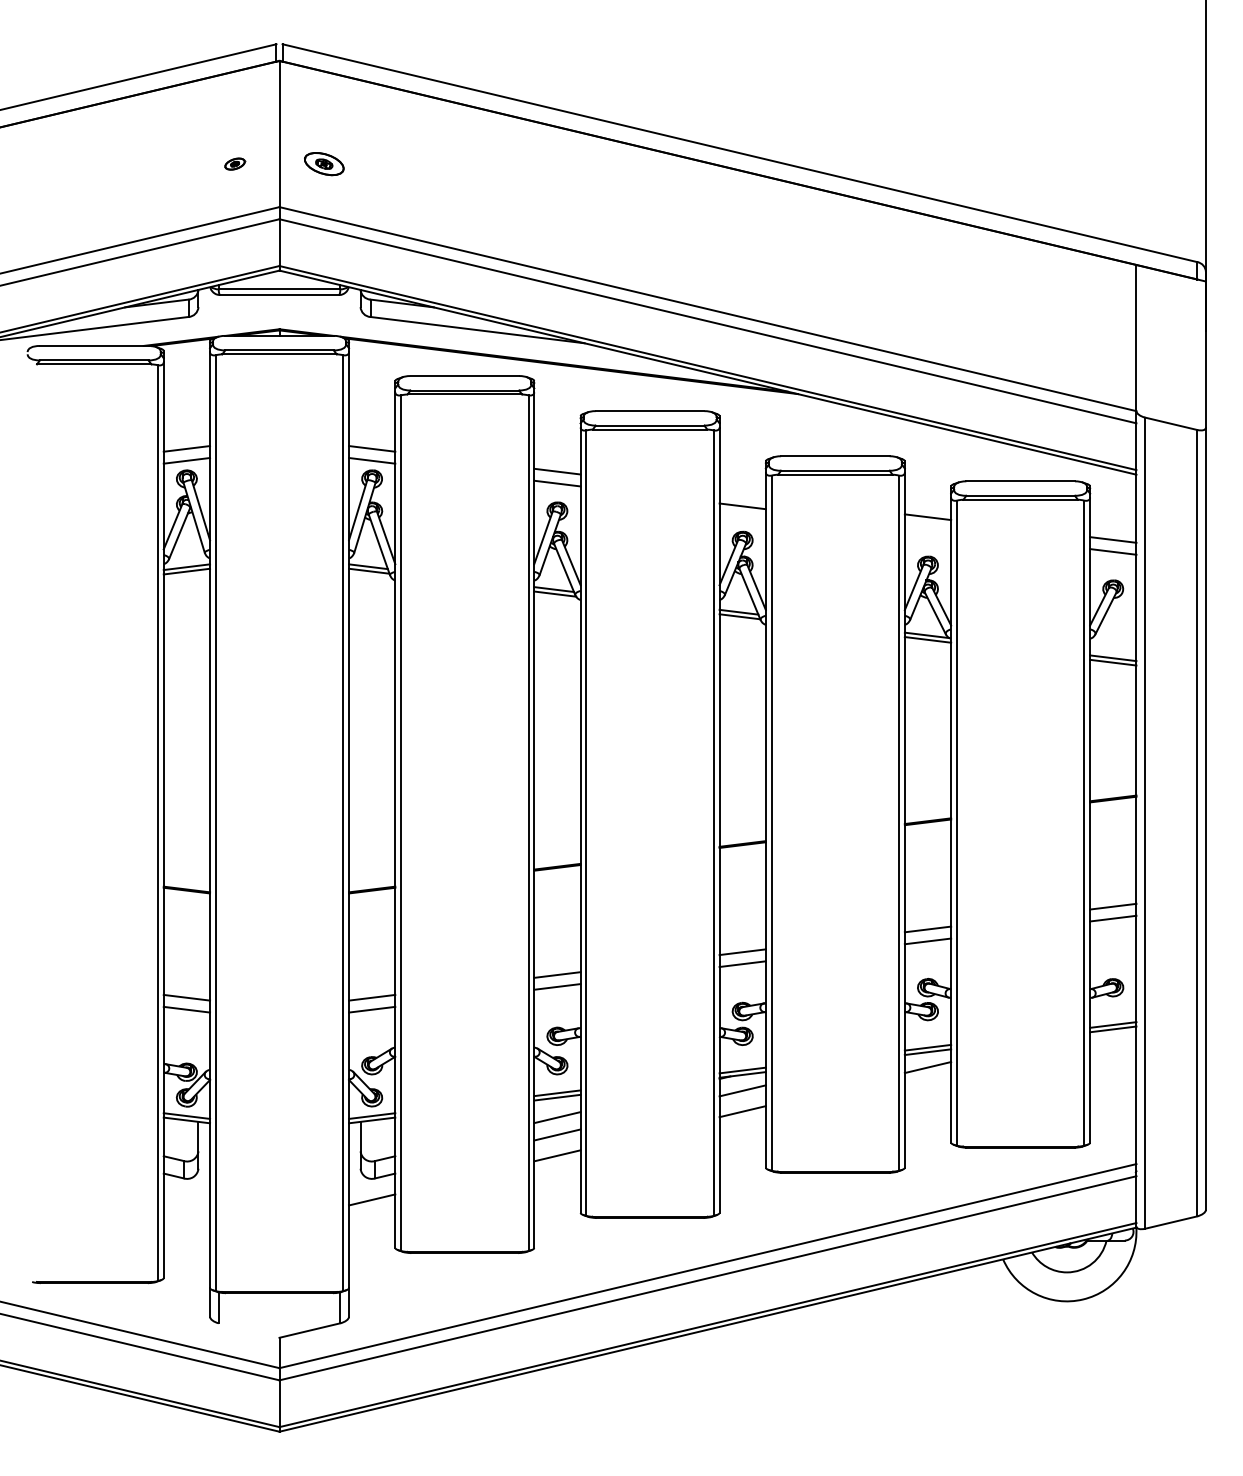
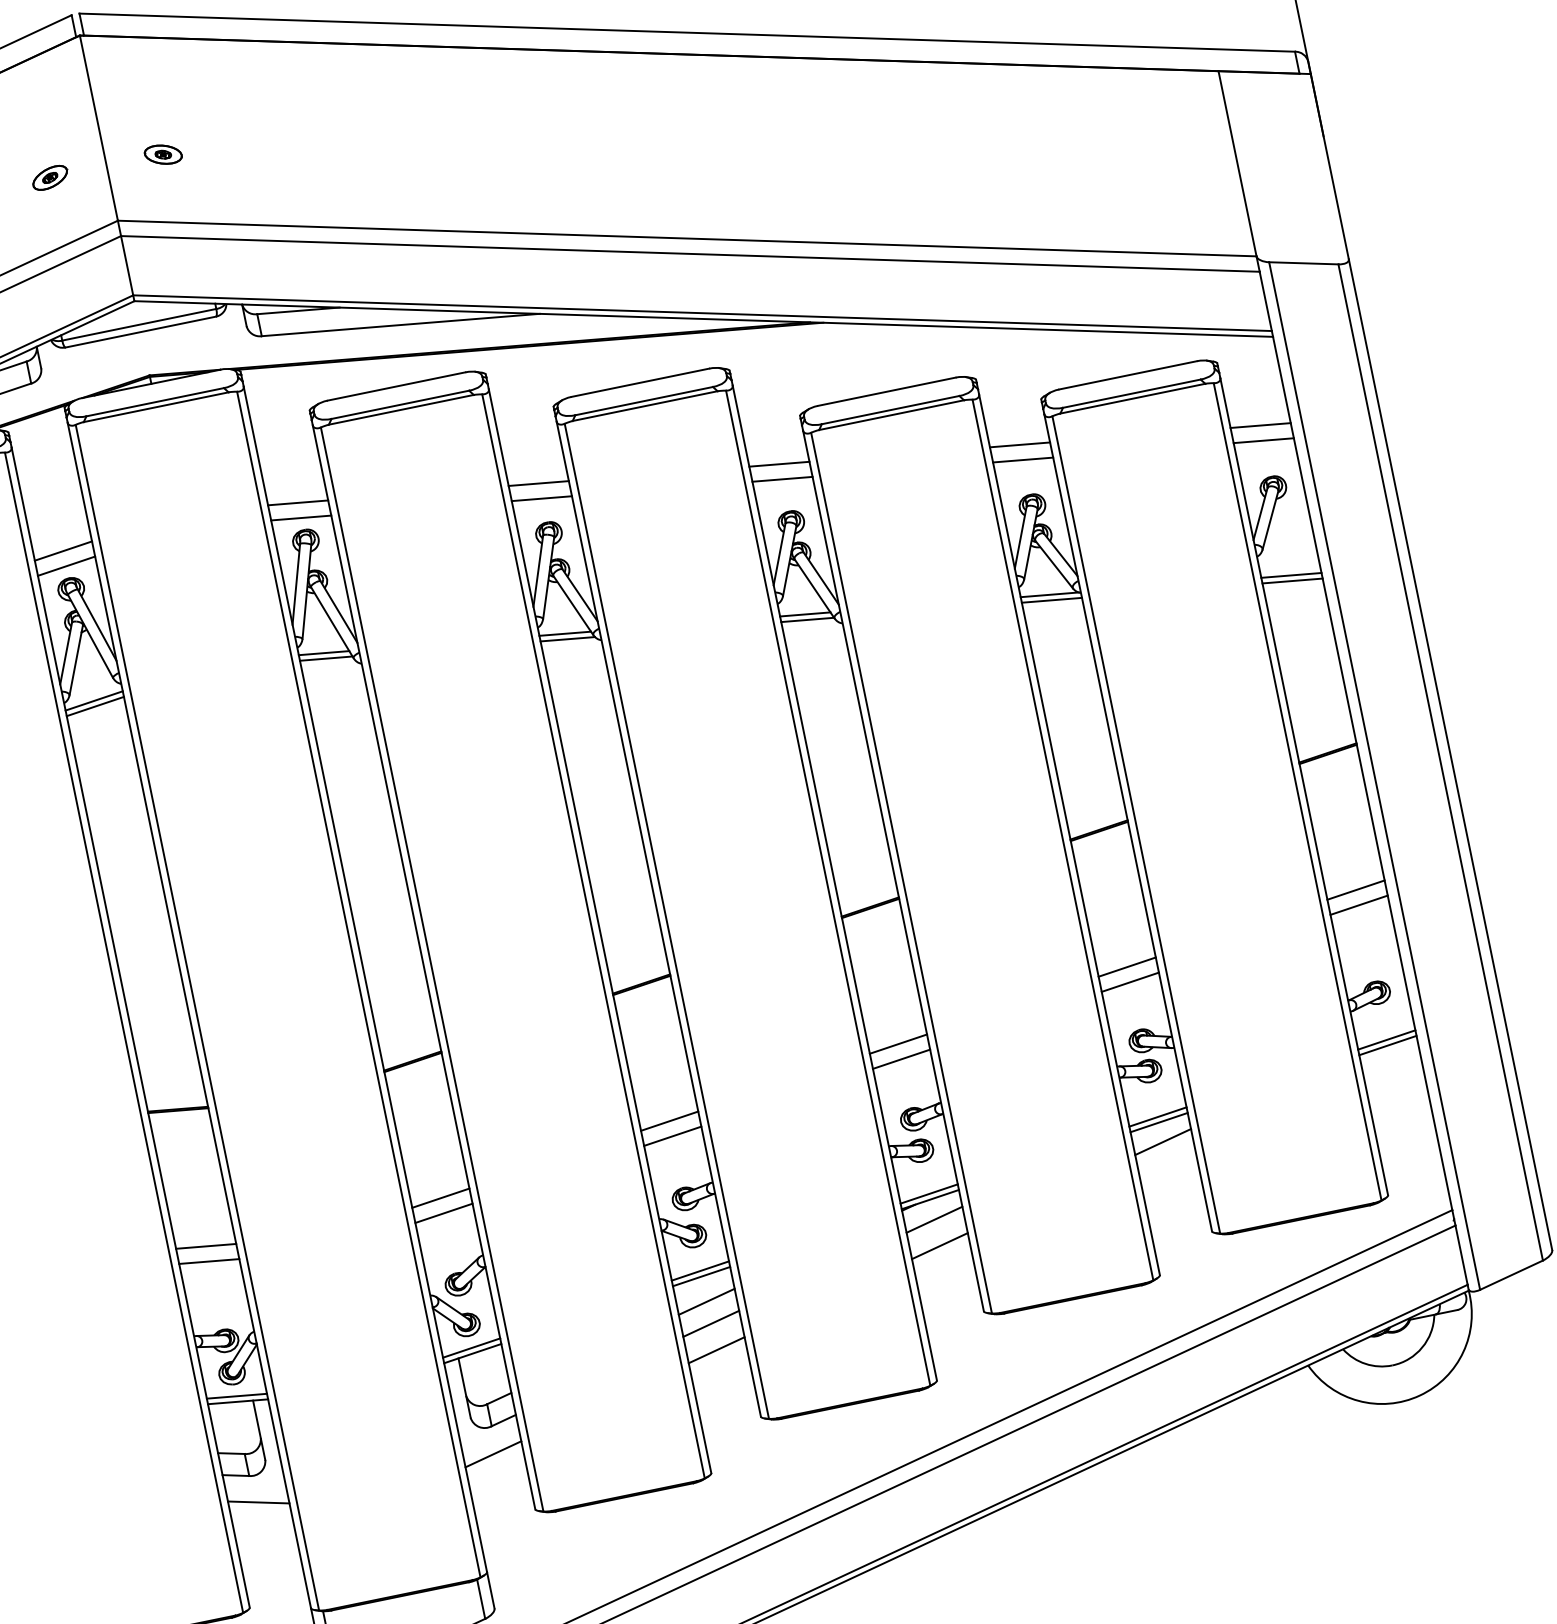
part: (235, 163) -> (50, 176), size x1.43
part: (323, 164) -> (162, 155), size x0.71
line: (742, 494) -> (779, 464), added
line: (927, 529) -> (1022, 460), added
line: (186, 1199) -> (258, 1502), added

